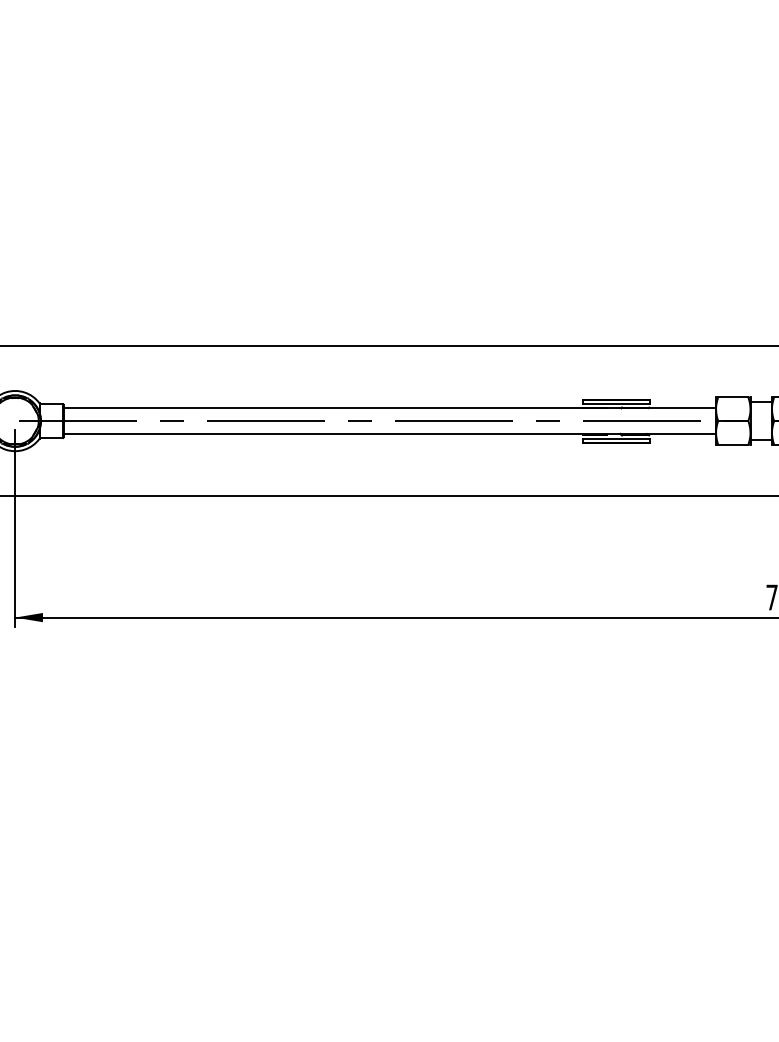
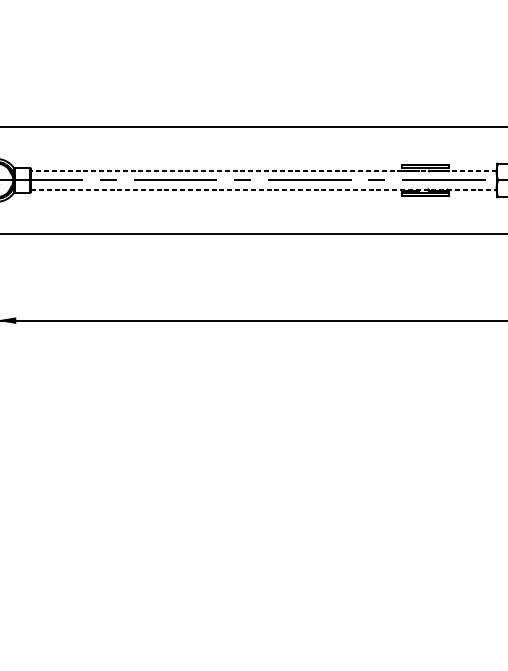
line: (389, 408) -> (263, 171), solid -> dashed
line: (390, 434) -> (264, 189), solid -> dashed

